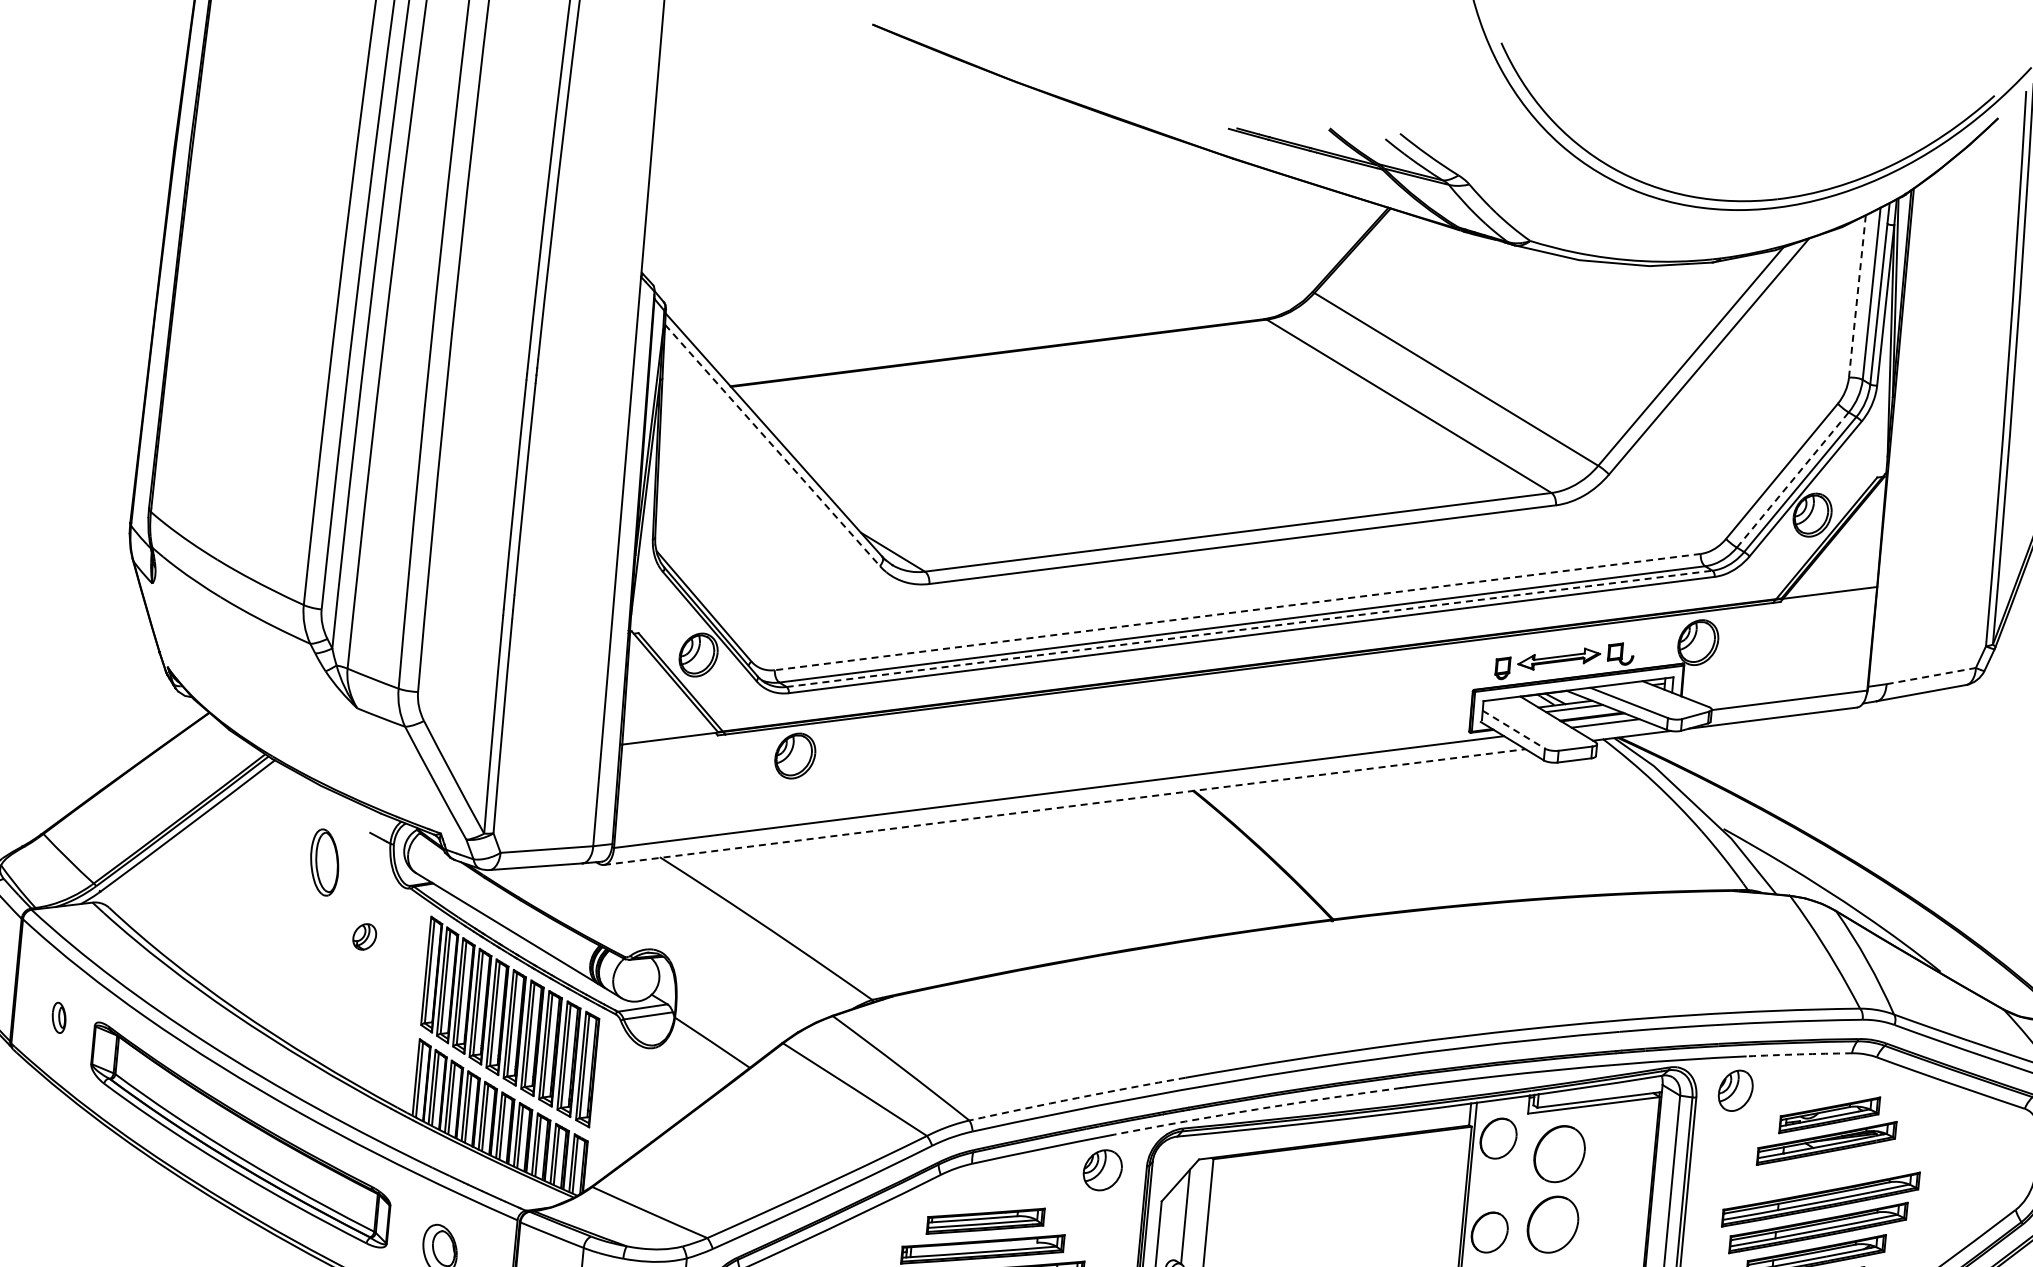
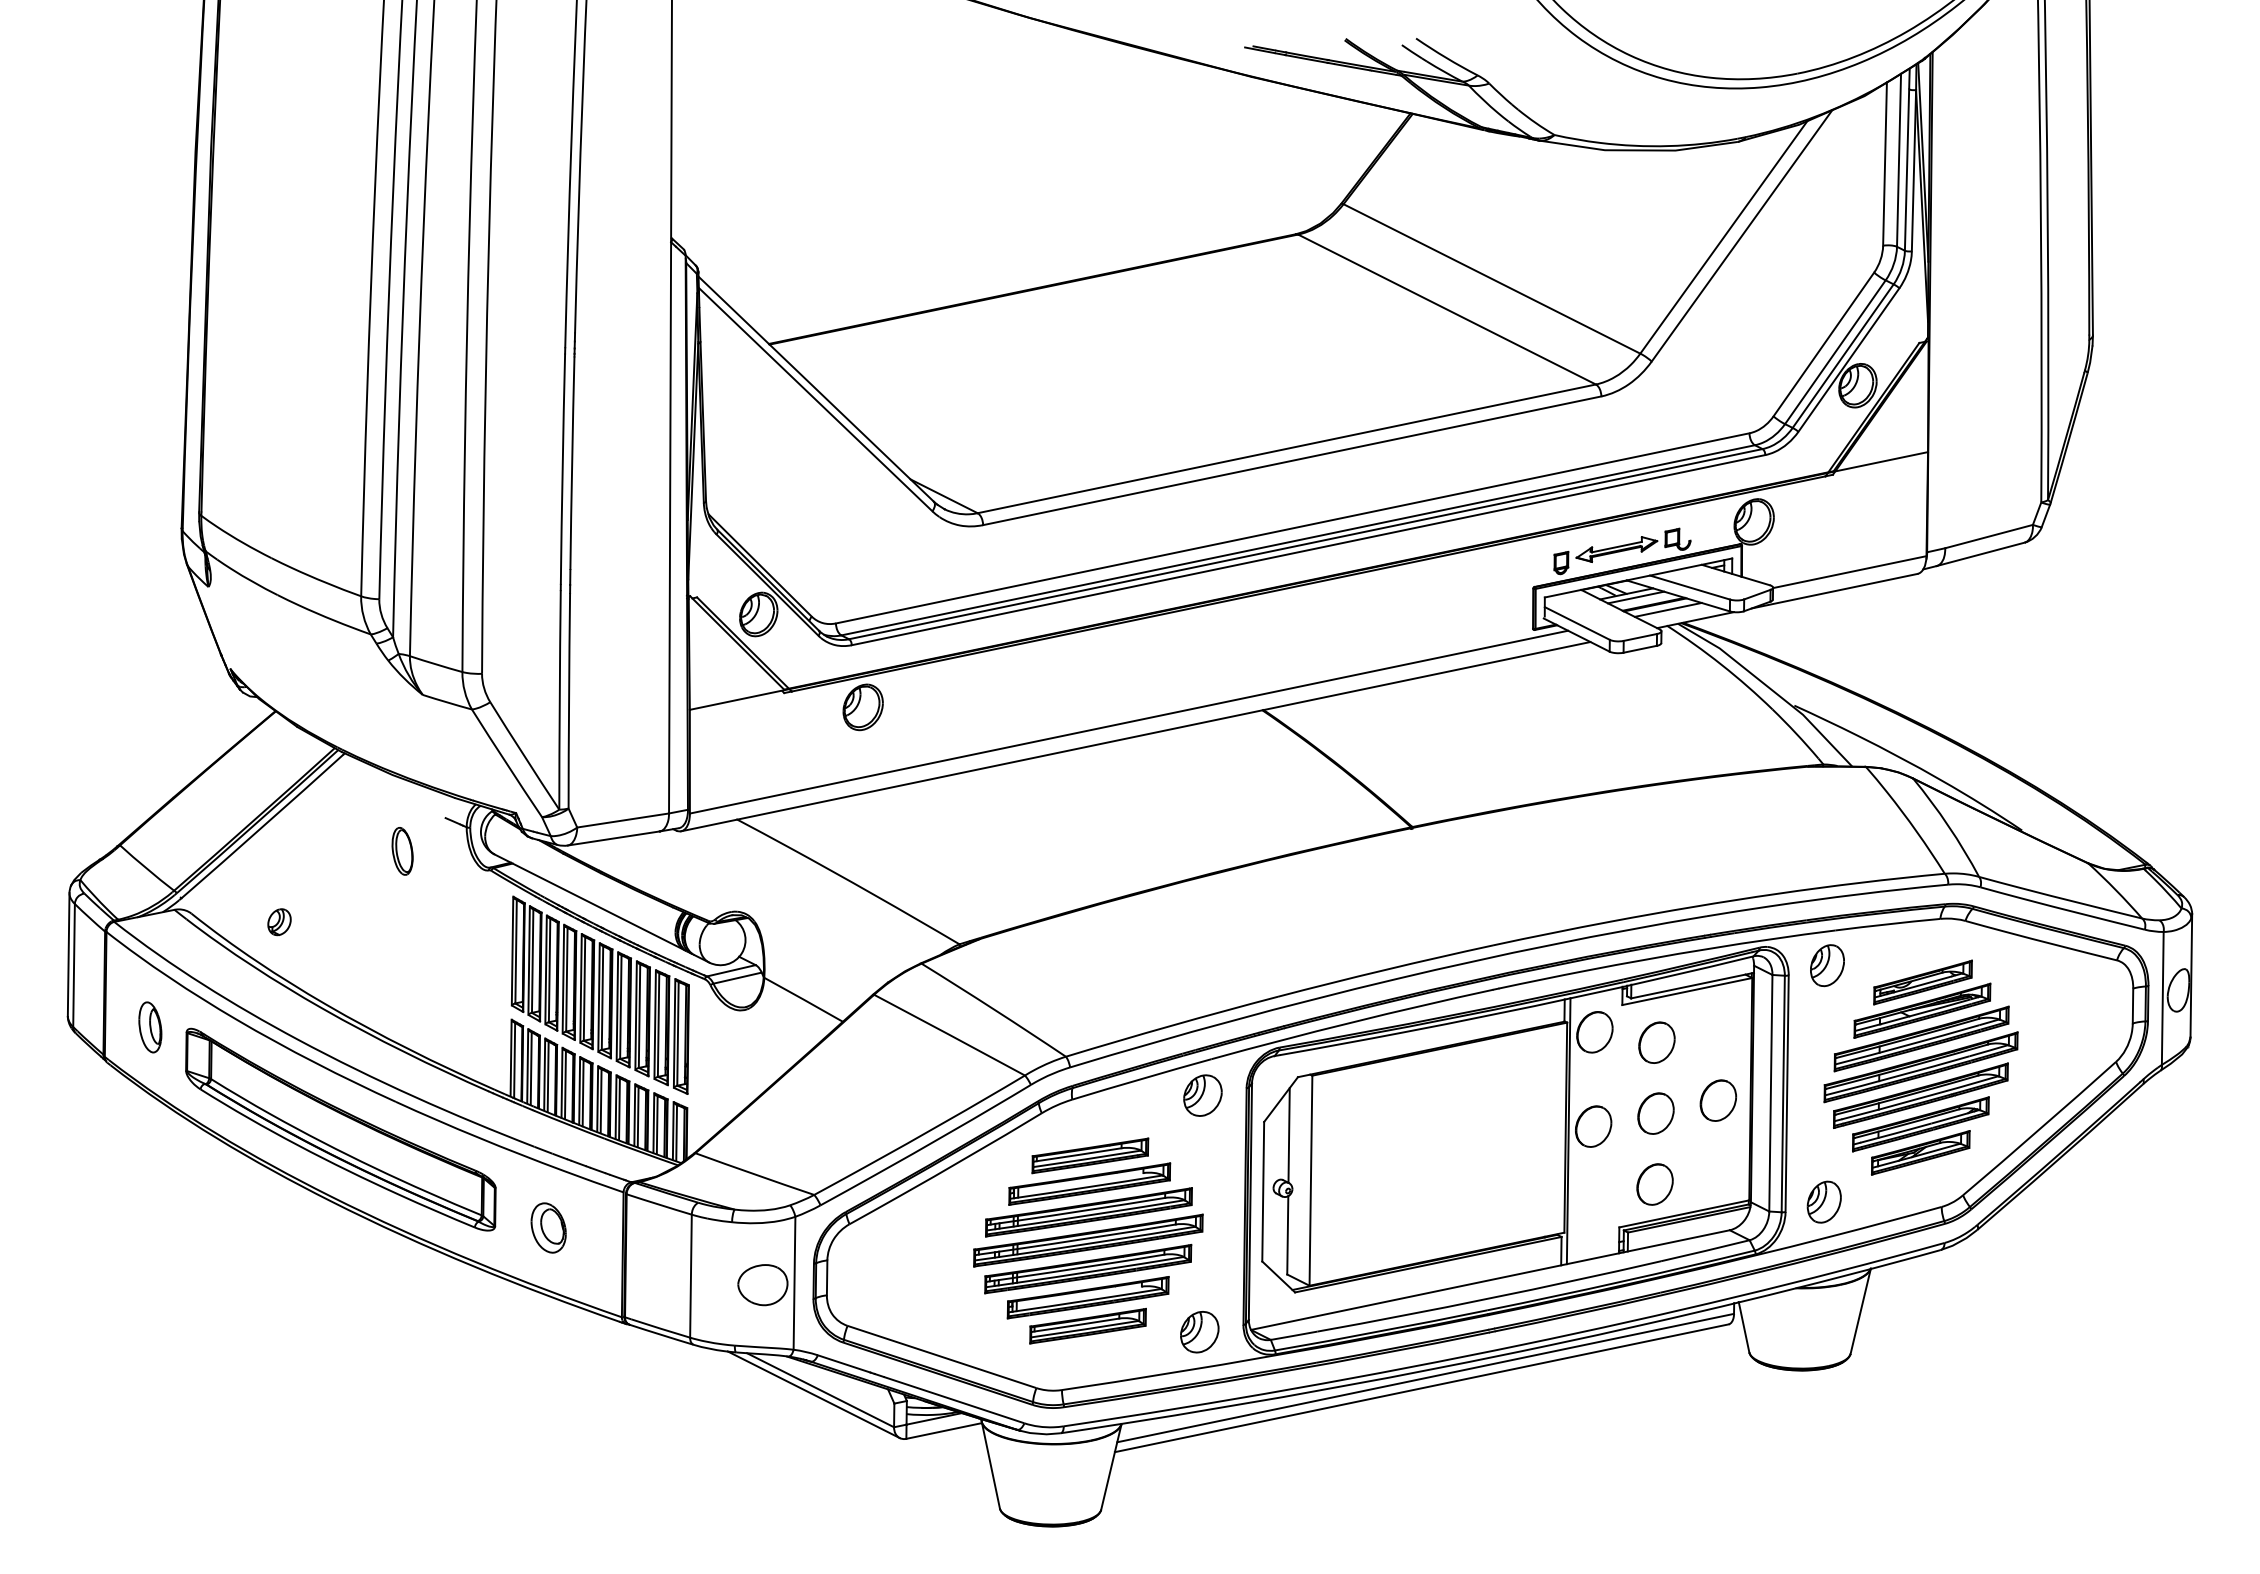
line: (1857, 296) -> (1885, 164), dashed -> solid
line: (772, 445) -> (815, 399), dashed -> solid
line: (1792, 480) -> (1835, 352), dashed -> solid
line: (1237, 612) -> (1292, 528), dashed -> solid
line: (1249, 629) -> (1305, 544), dashed -> solid
line: (1931, 676) -> (1989, 536), dashed -> solid
line: (1514, 729) -> (1577, 623), dashed -> solid
line: (1065, 806) -> (1136, 736), dashed -> solid
part: (324, 862) -> (402, 851), size x0.71
part: (364, 937) -> (279, 922), moved
part: (59, 1017) -> (150, 1027), size x1.67
arc: (1798, 1054) -> (1887, 924), dashed -> solid
arc: (1077, 1097) -> (1171, 1025), dashed -> solid
arc: (1256, 1109) -> (1351, 1022), dashed -> solid
part: (1559, 1153) -> (1656, 1042), size x0.71
part: (1823, 1170) -> (1921, 1038), added
part: (1616, 1216) -> (1718, 1100), added
part: (1552, 1224) -> (1655, 1113), size x0.71

